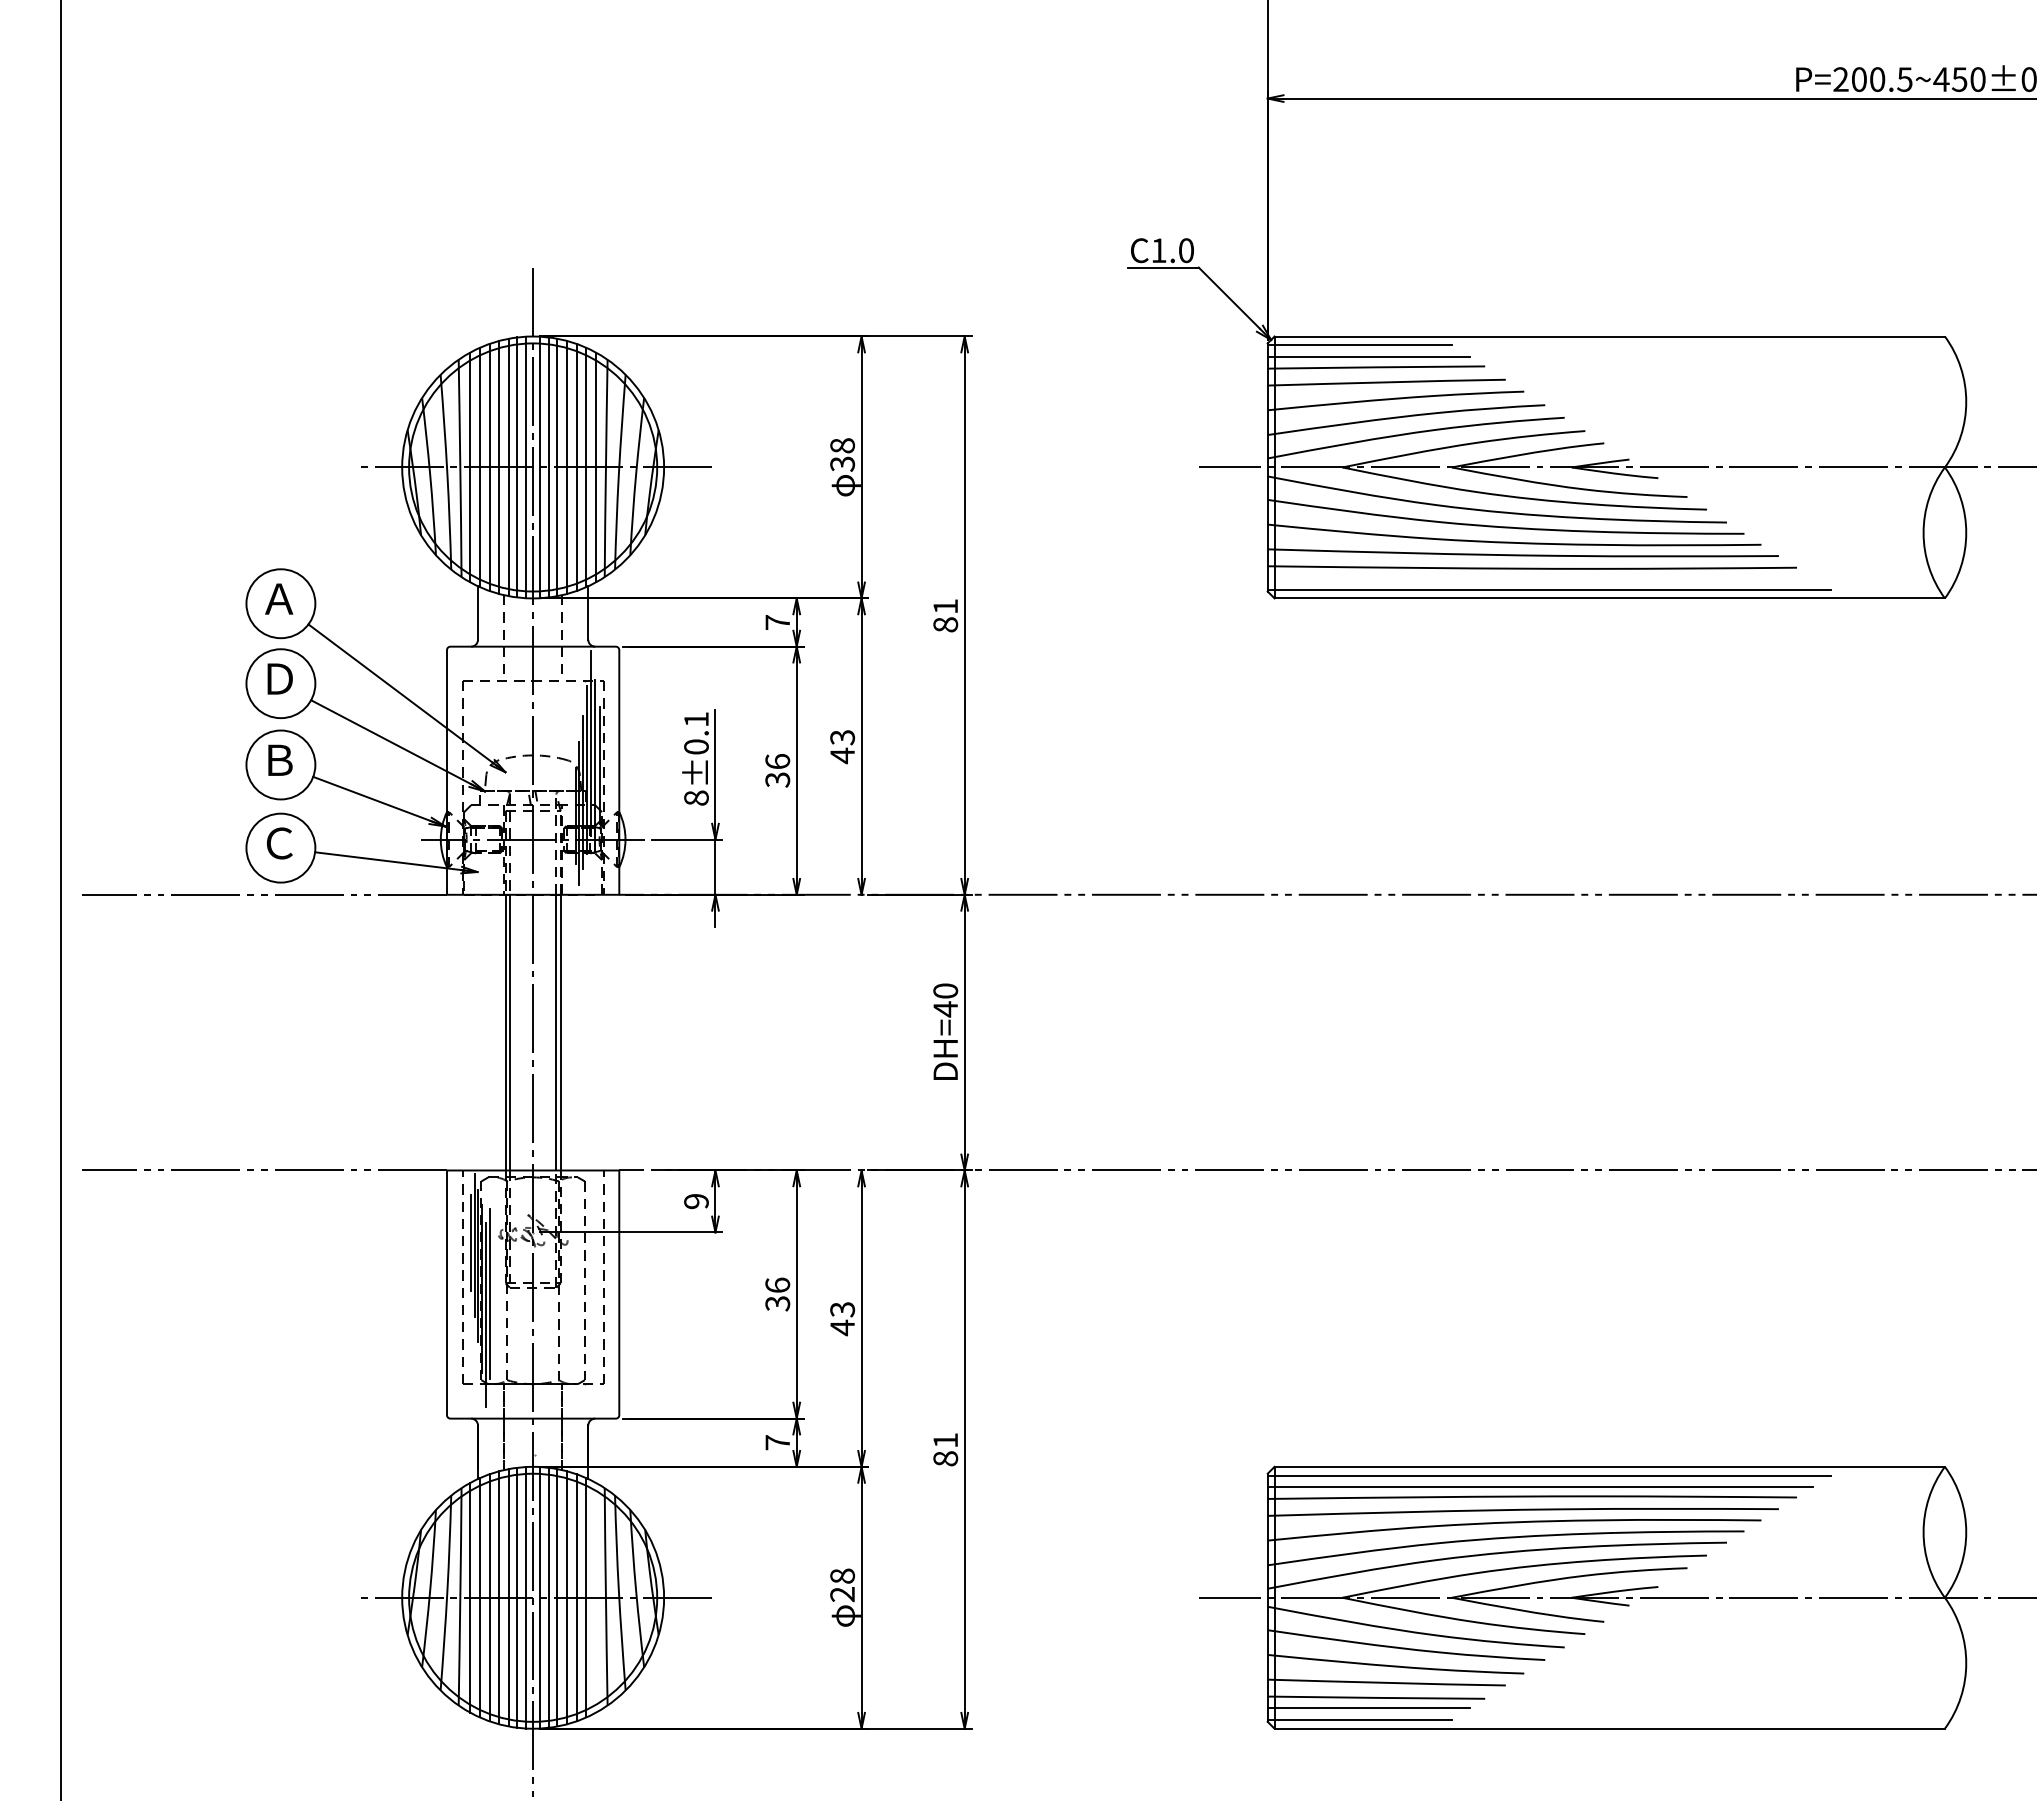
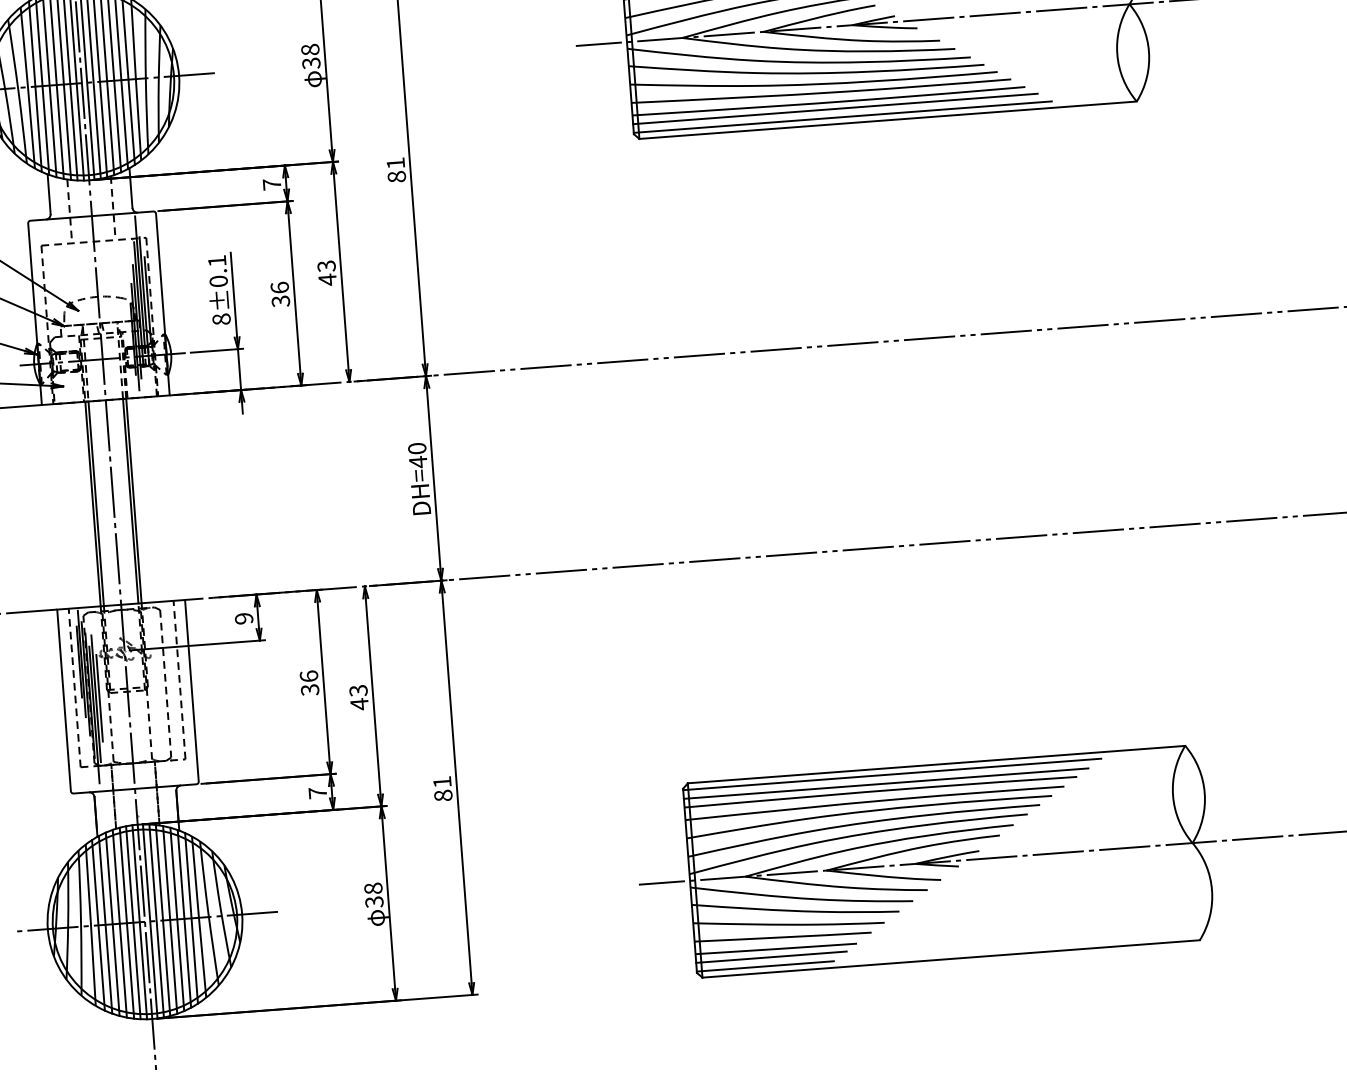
line: (1539, 577) -> (834, 108), added
line: (494, 1293) -> (99, 698), added
text: (842, 1594) -> (374, 902), 28 -> 38
line: (595, 1597) -> (191, 918), added

